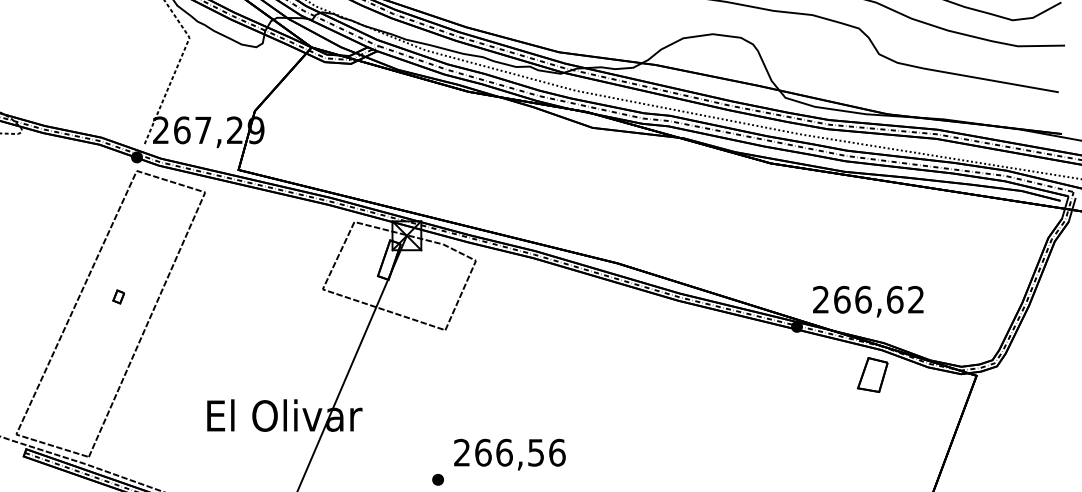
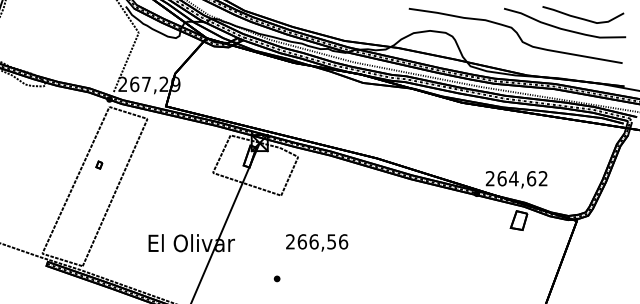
part: (118, 295) -> (99, 164), moved
text: (862, 299) -> (513, 178), 266,62 -> 264,62
text: (510, 453) -> (317, 242), moved

